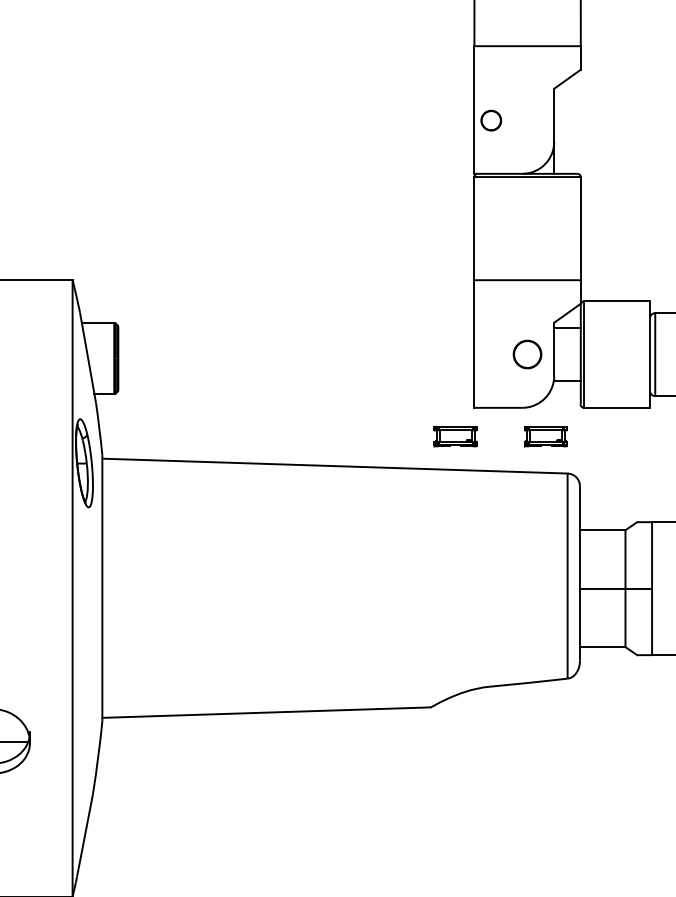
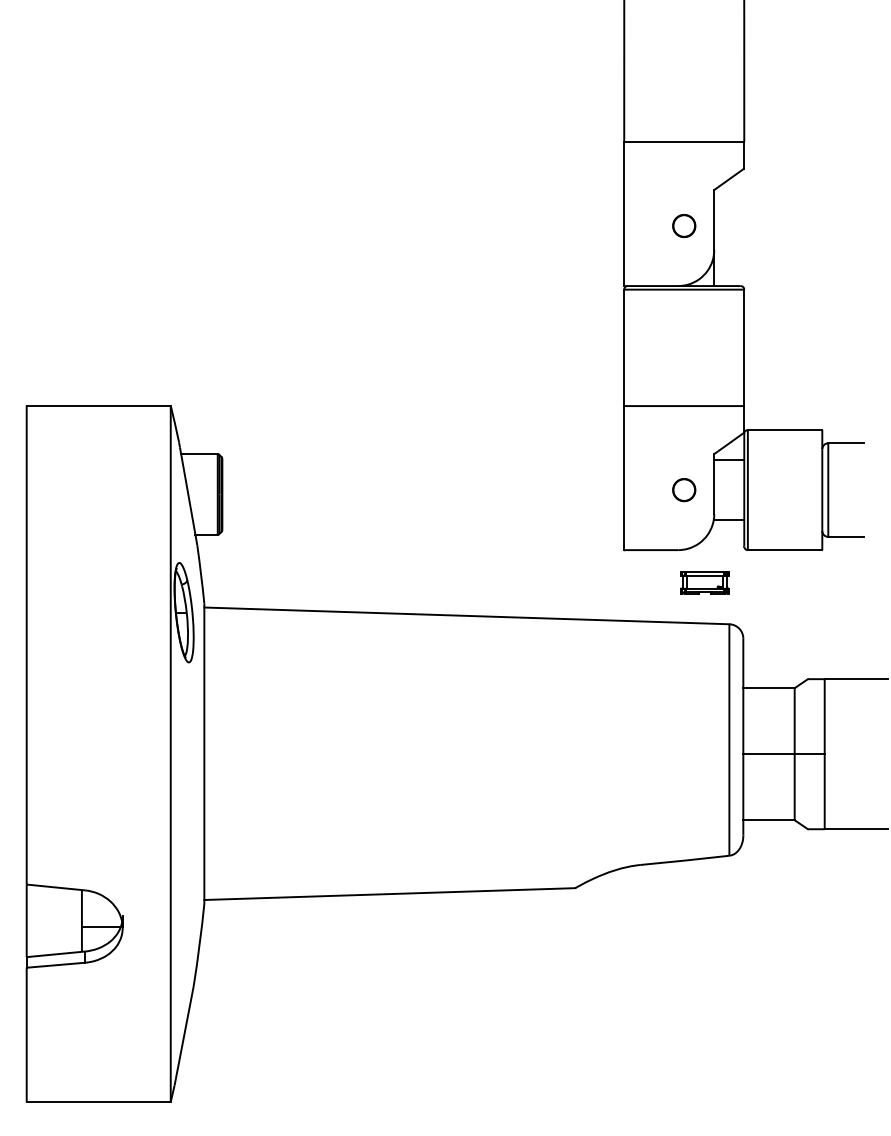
part: (491, 121) -> (684, 226), moved
part: (527, 355) -> (684, 490), size x0.71
part: (455, 436) -> (602, 582), removed

